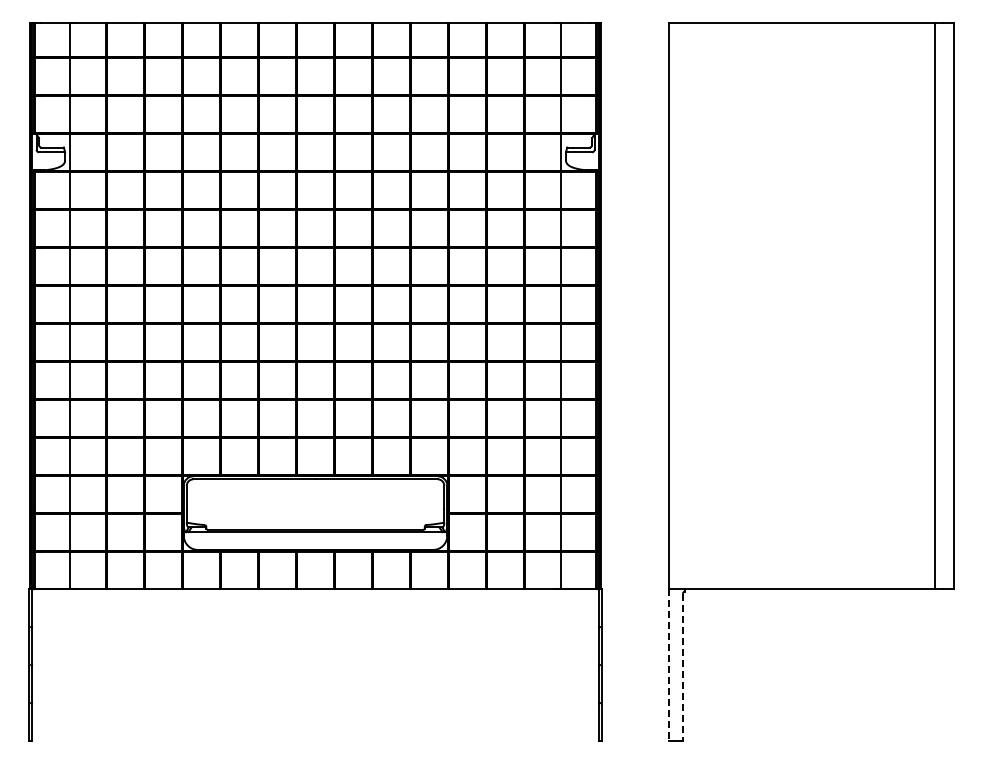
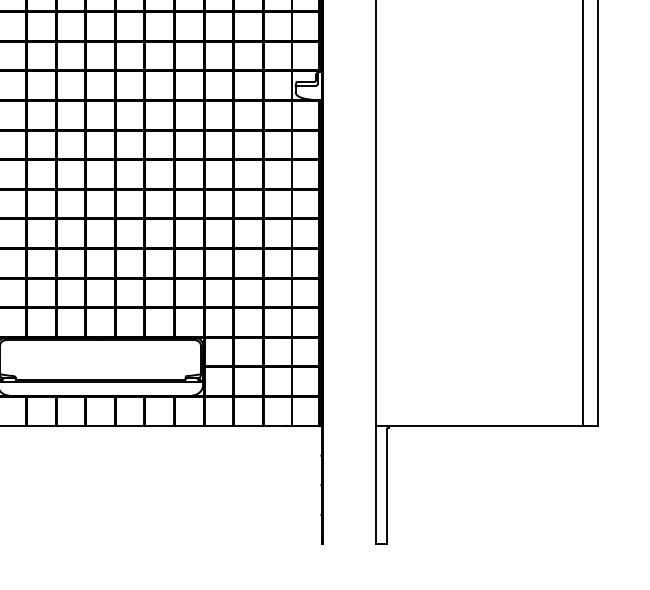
line: (668, 665) -> (375, 485), dashed -> solid
line: (682, 667) -> (386, 487), dashed -> solid

